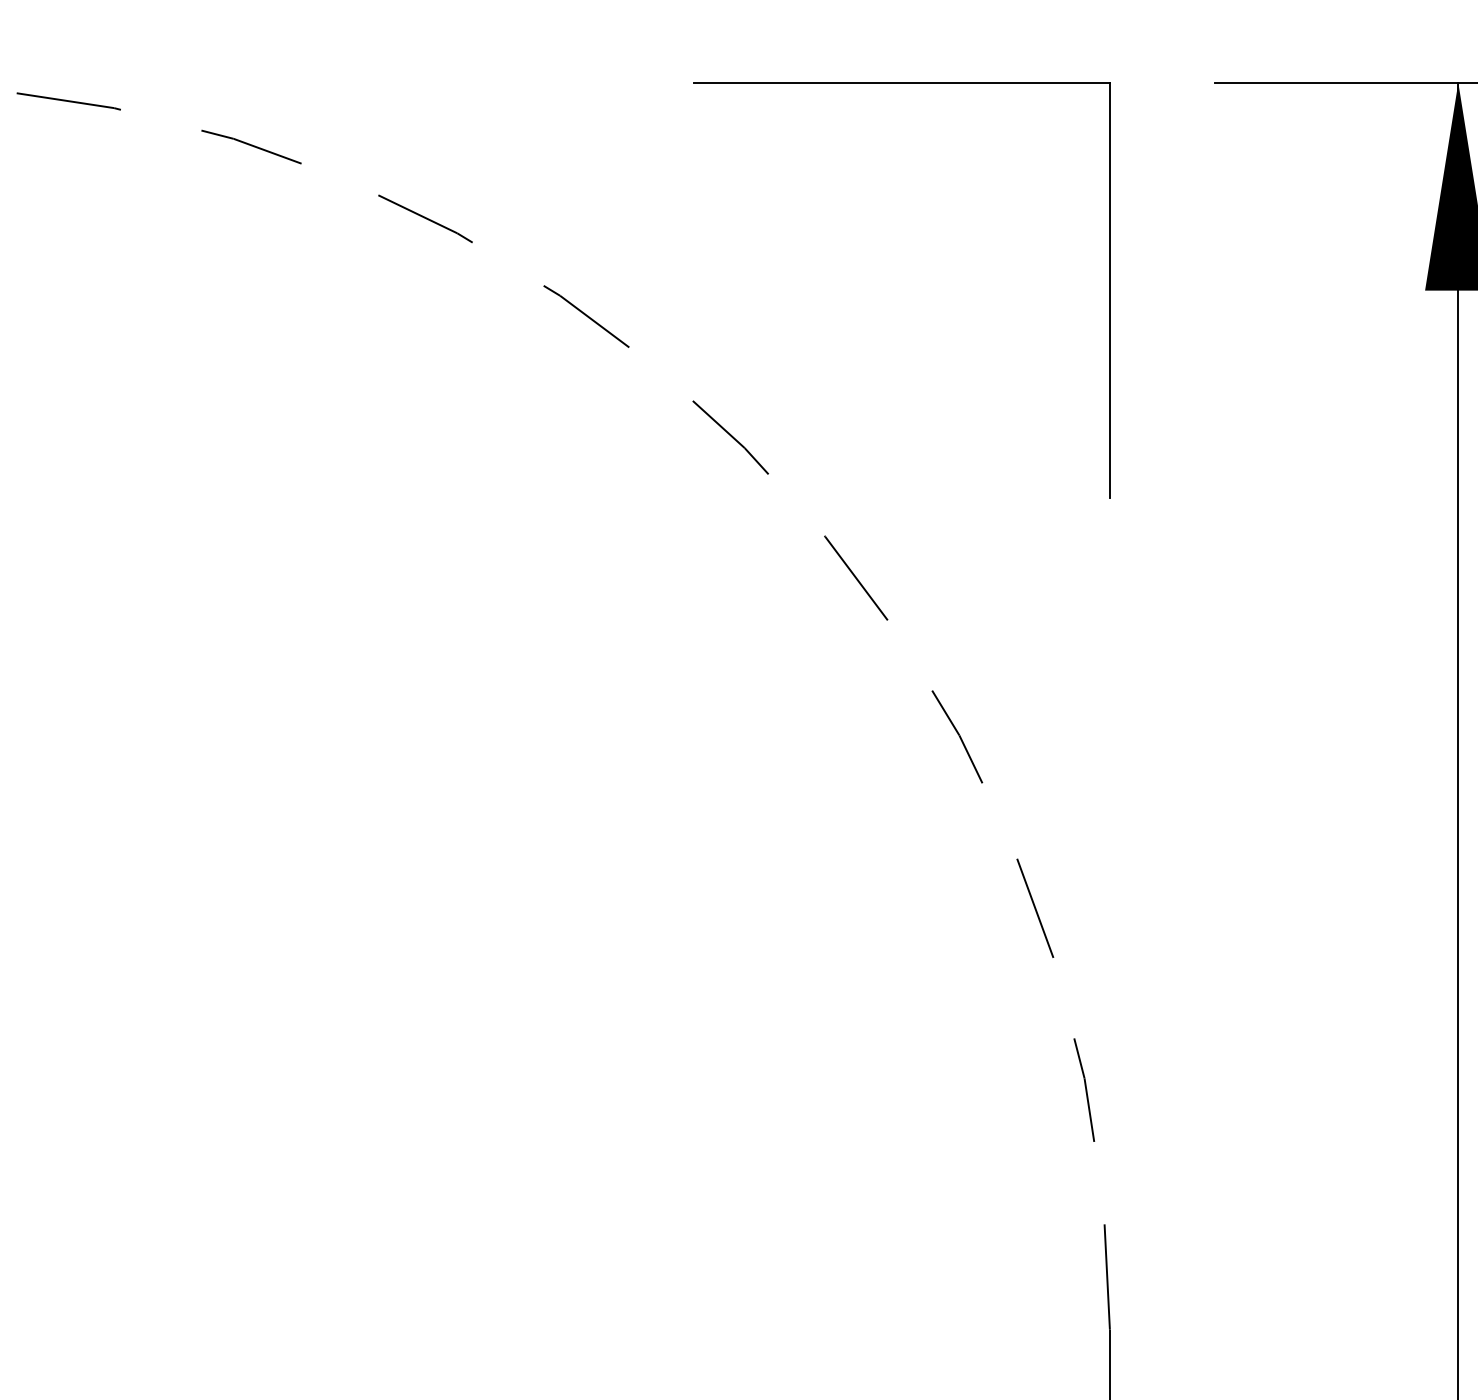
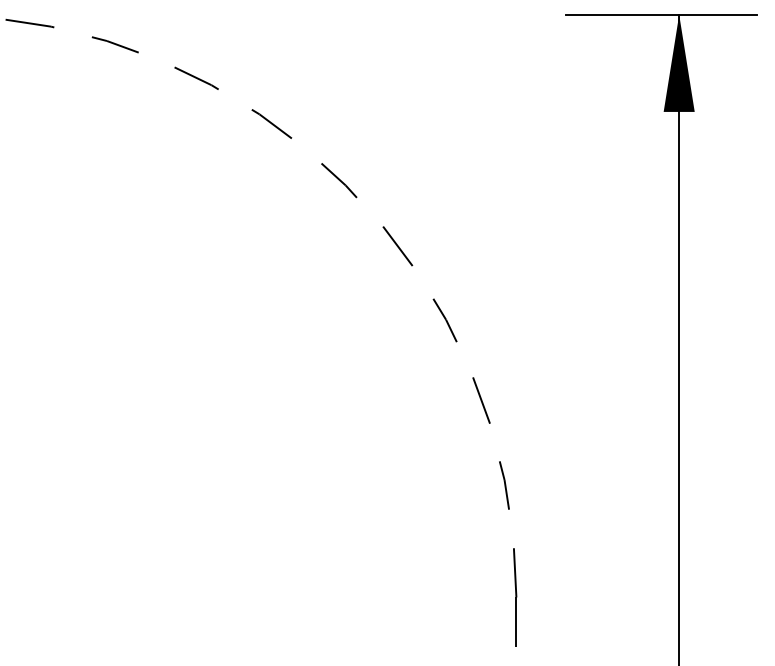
part: (900, 84) -> (418, 15), removed

